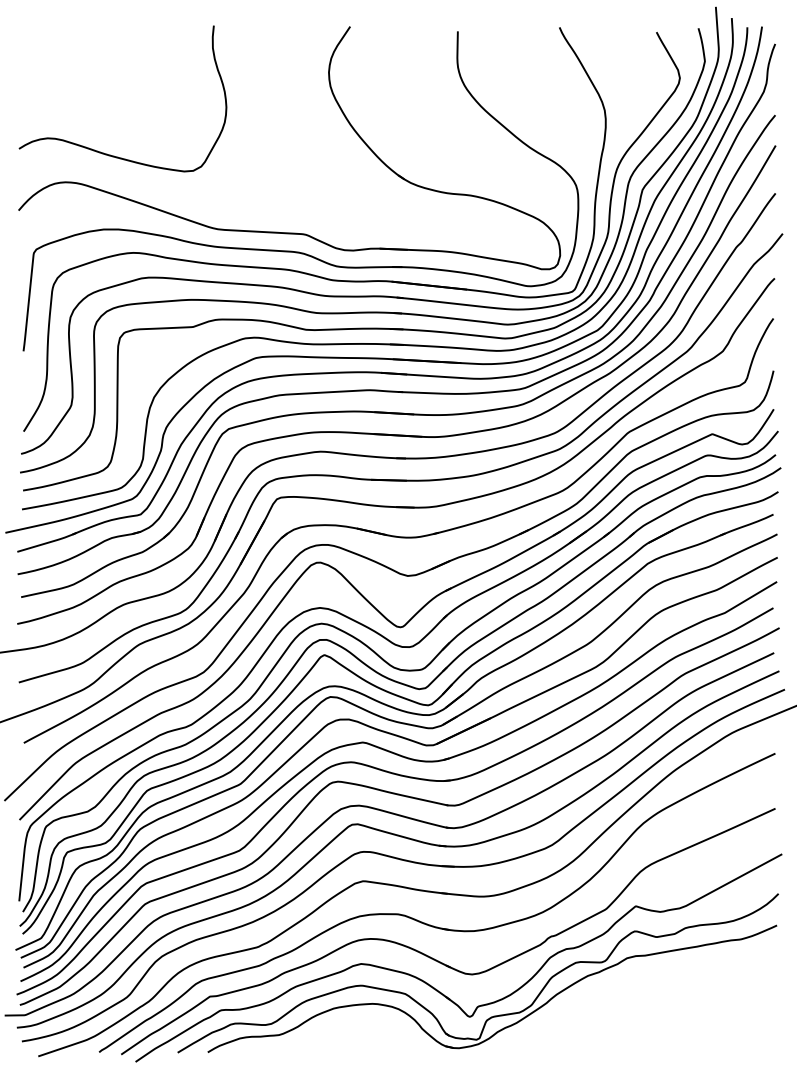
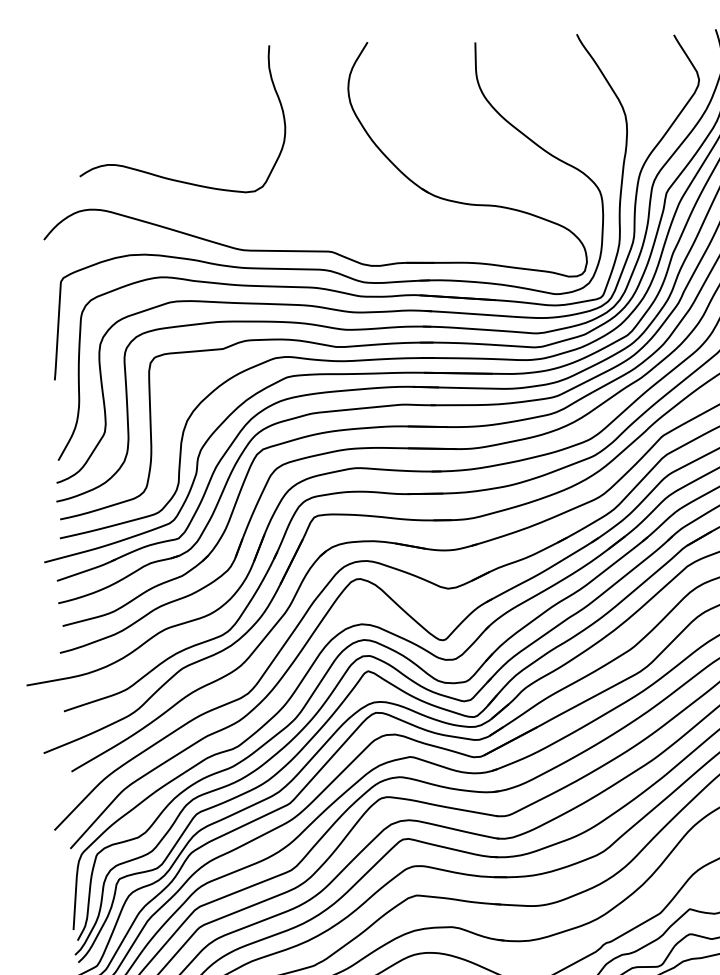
curve: (107, 153) -> (168, 177), moved

